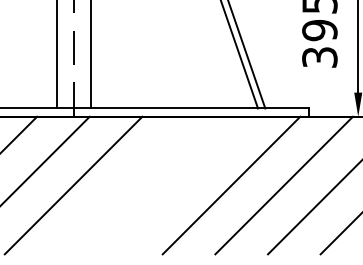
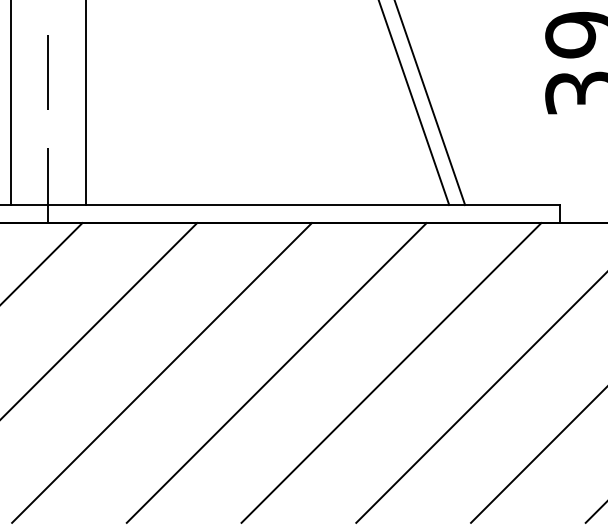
line: (126, 185) -> (162, 372), added
line: (178, 185) -> (275, 372), added

